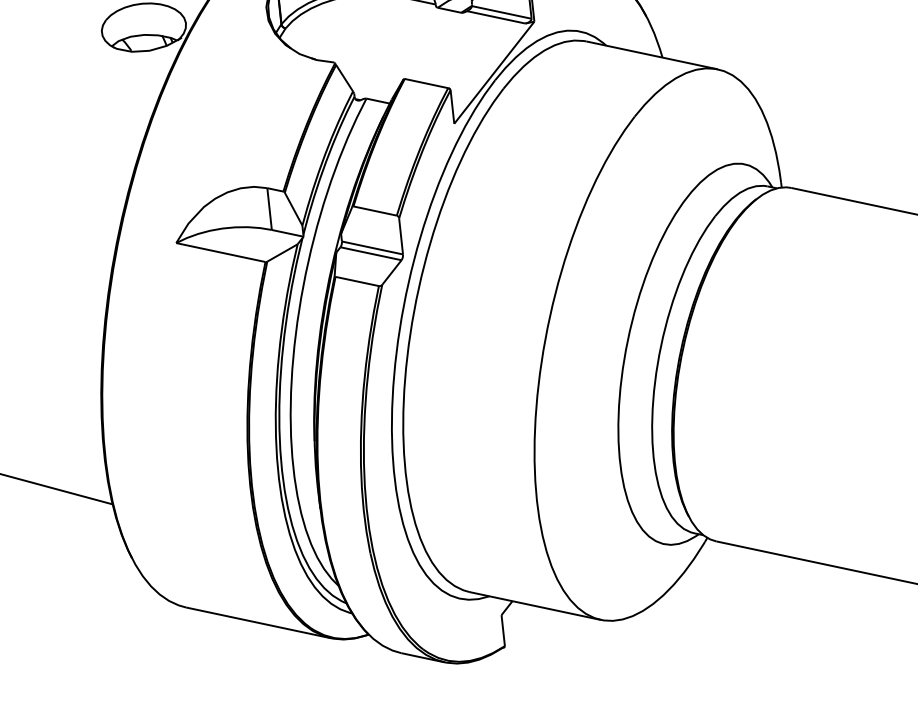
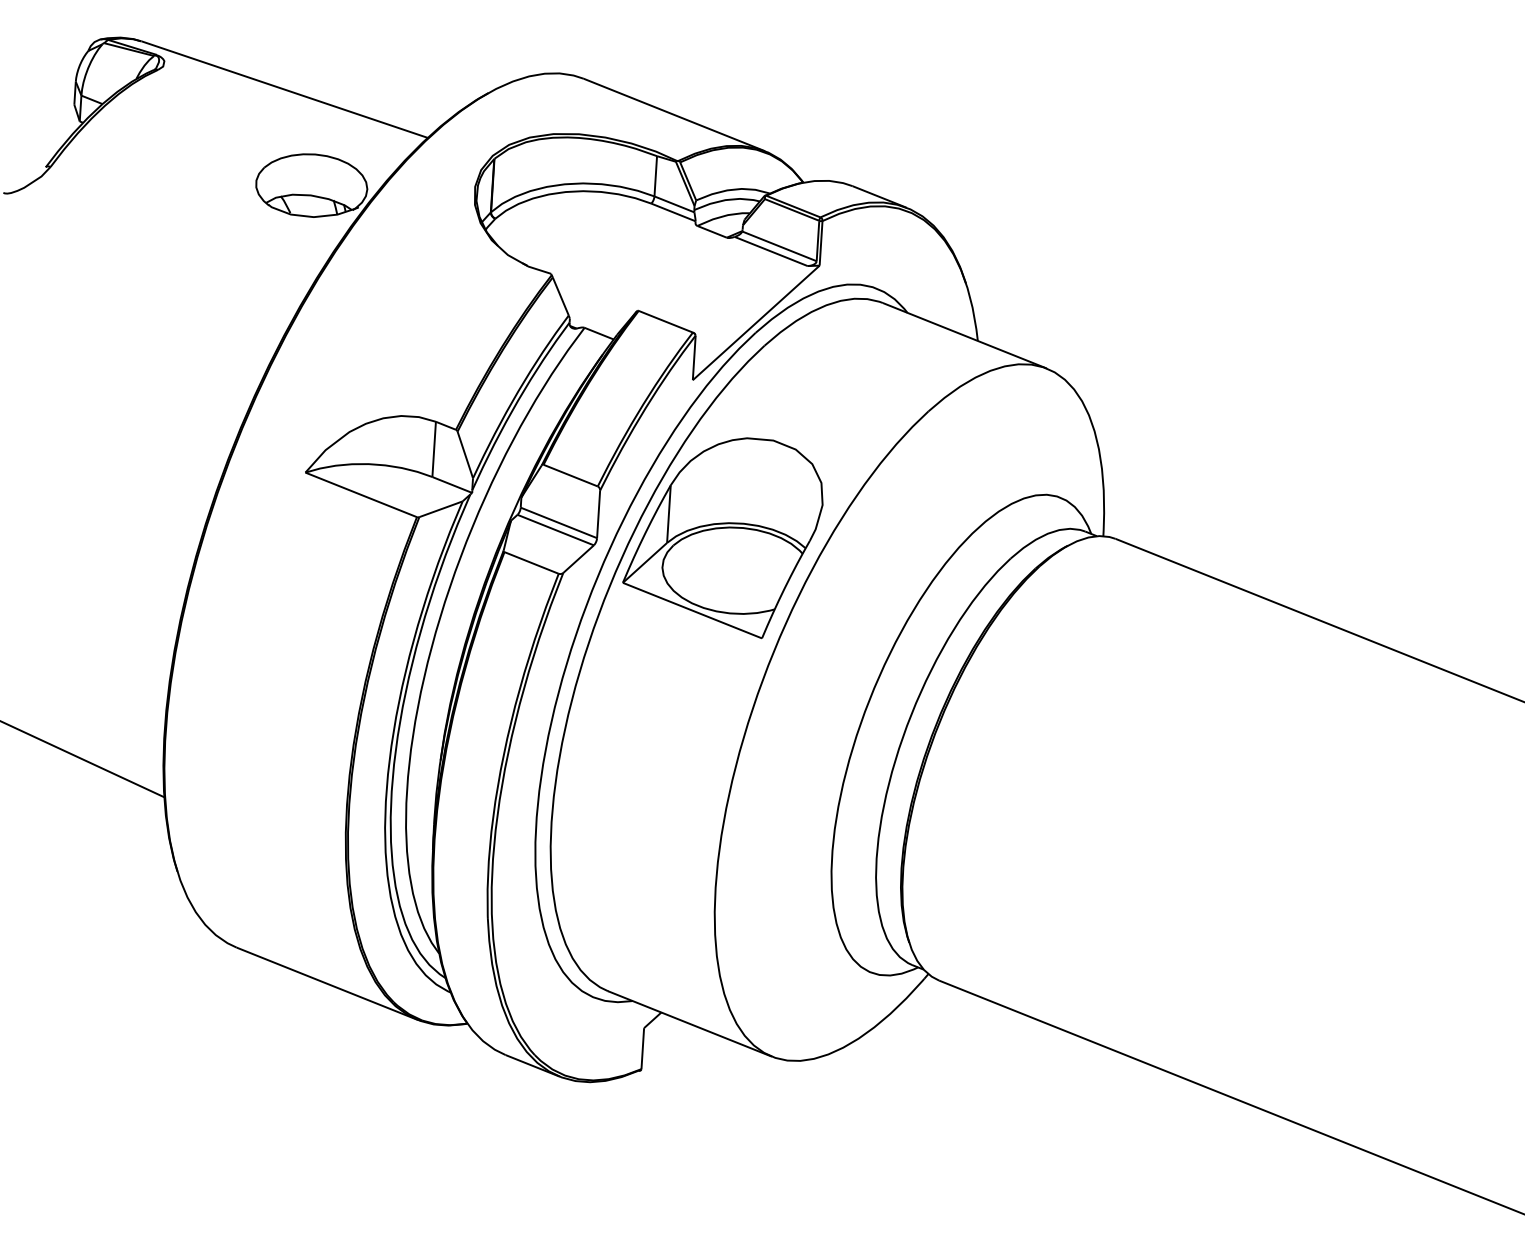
part: (496, 238) -> (722, 538), added

